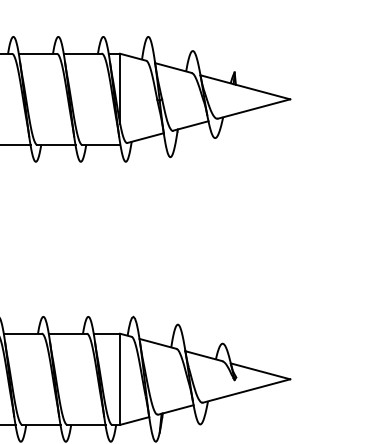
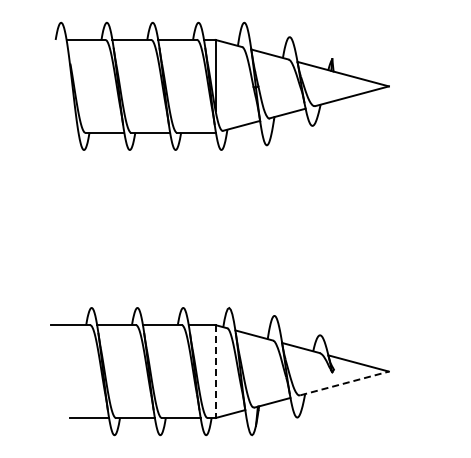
line: (119, 380) -> (215, 372), solid -> dashed
line: (246, 391) -> (344, 383), solid -> dashed

